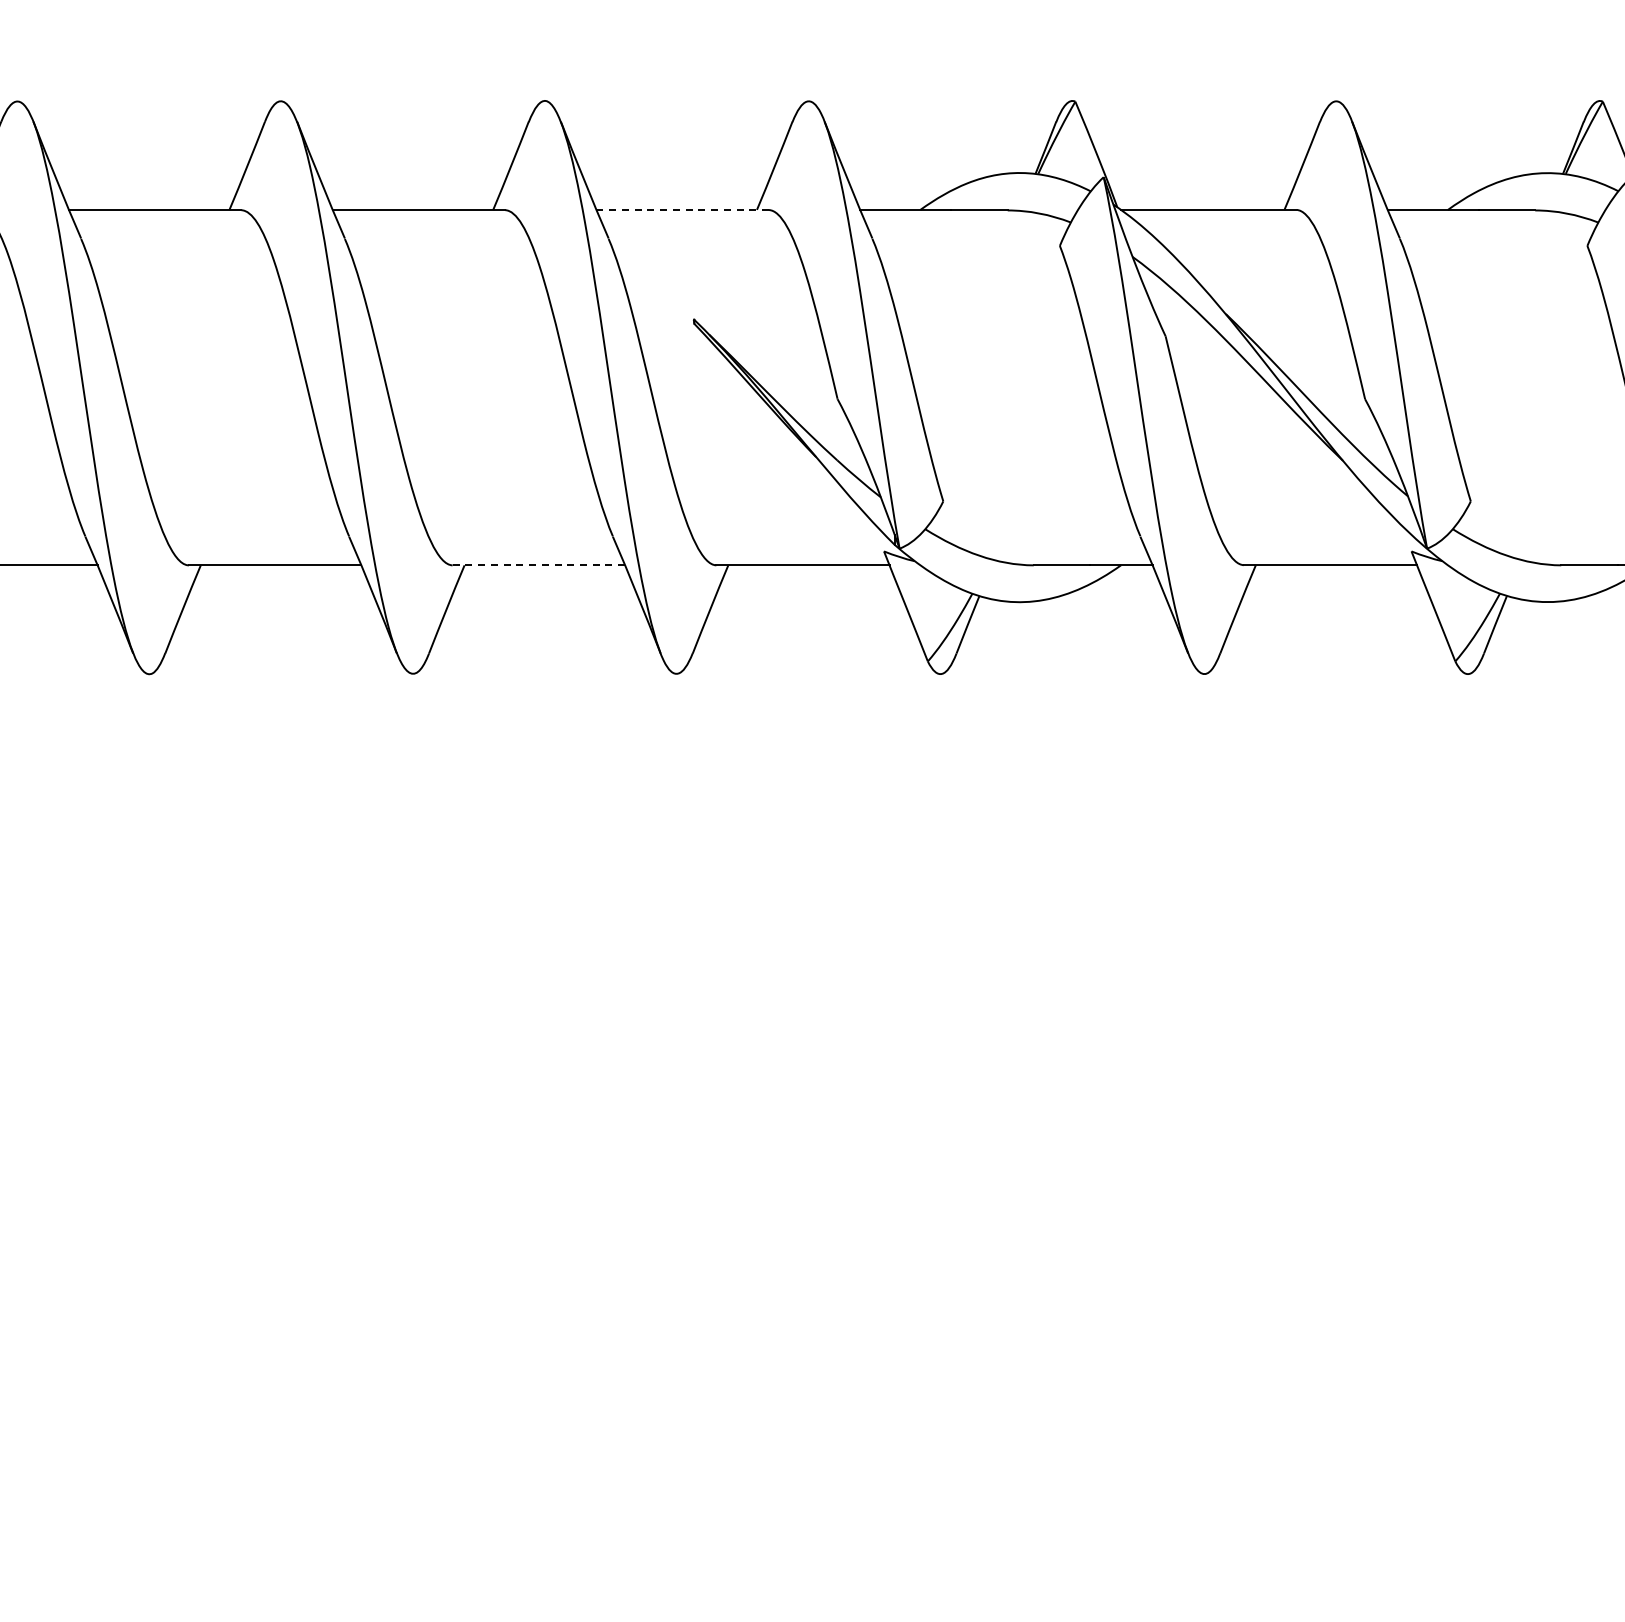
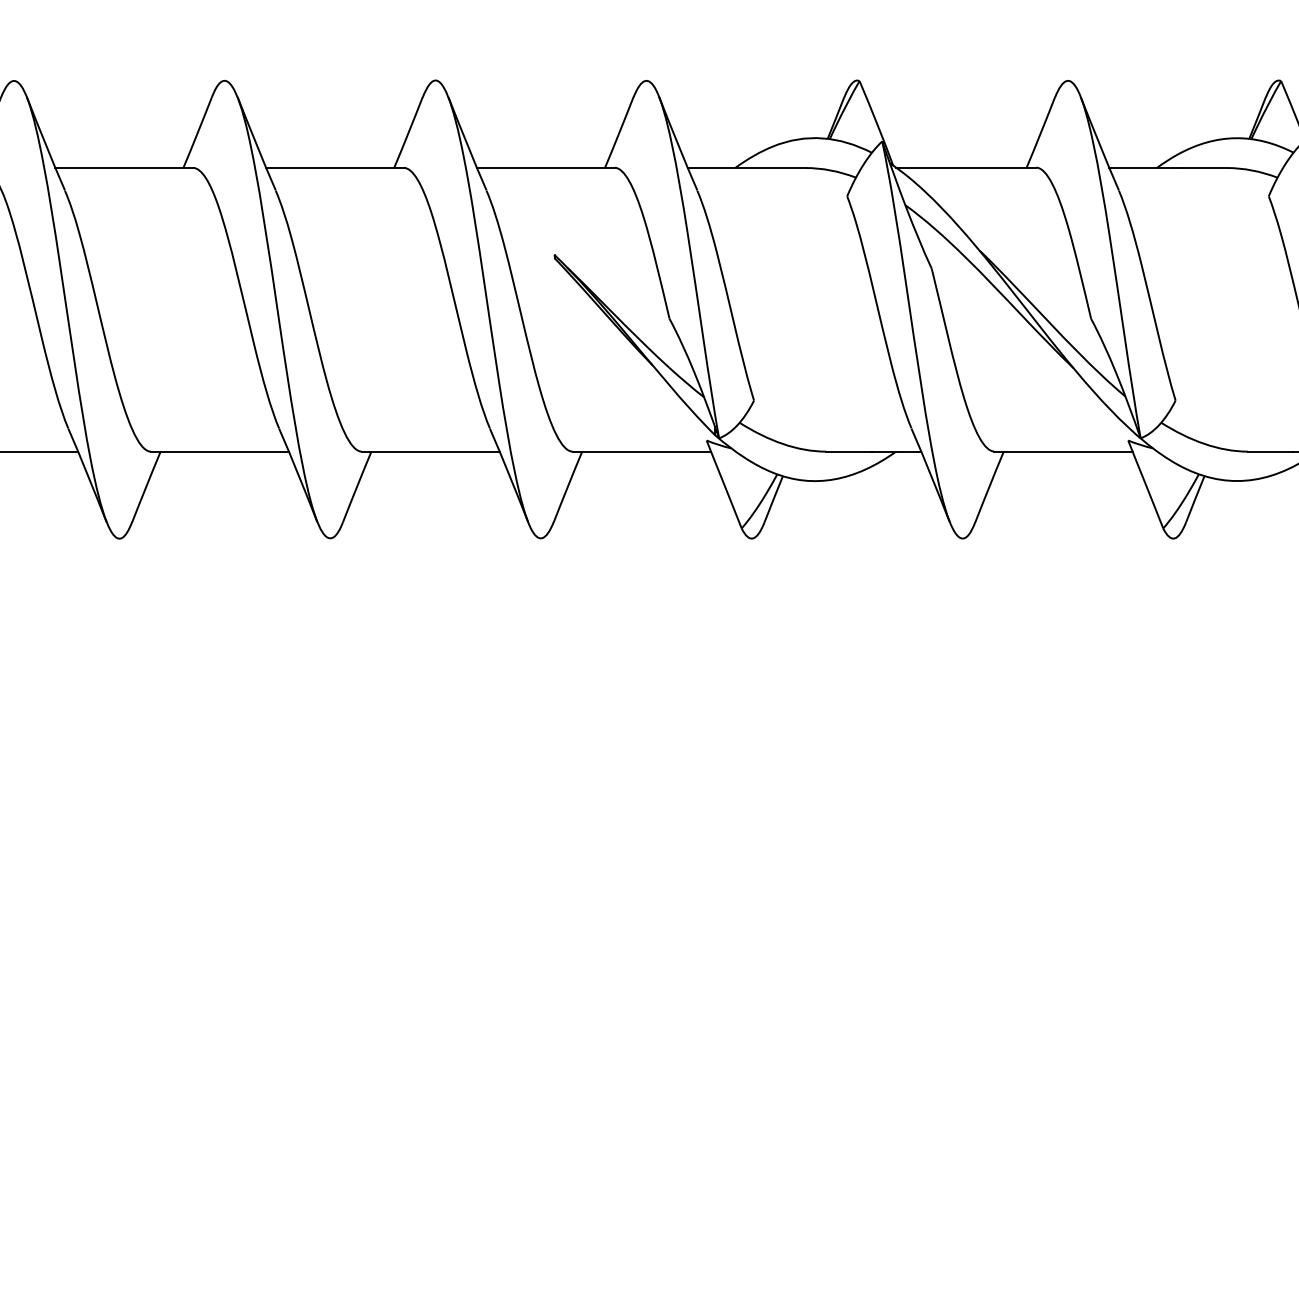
line: (683, 209) -> (546, 167), dashed -> solid
line: (539, 565) -> (431, 451), dashed -> solid

